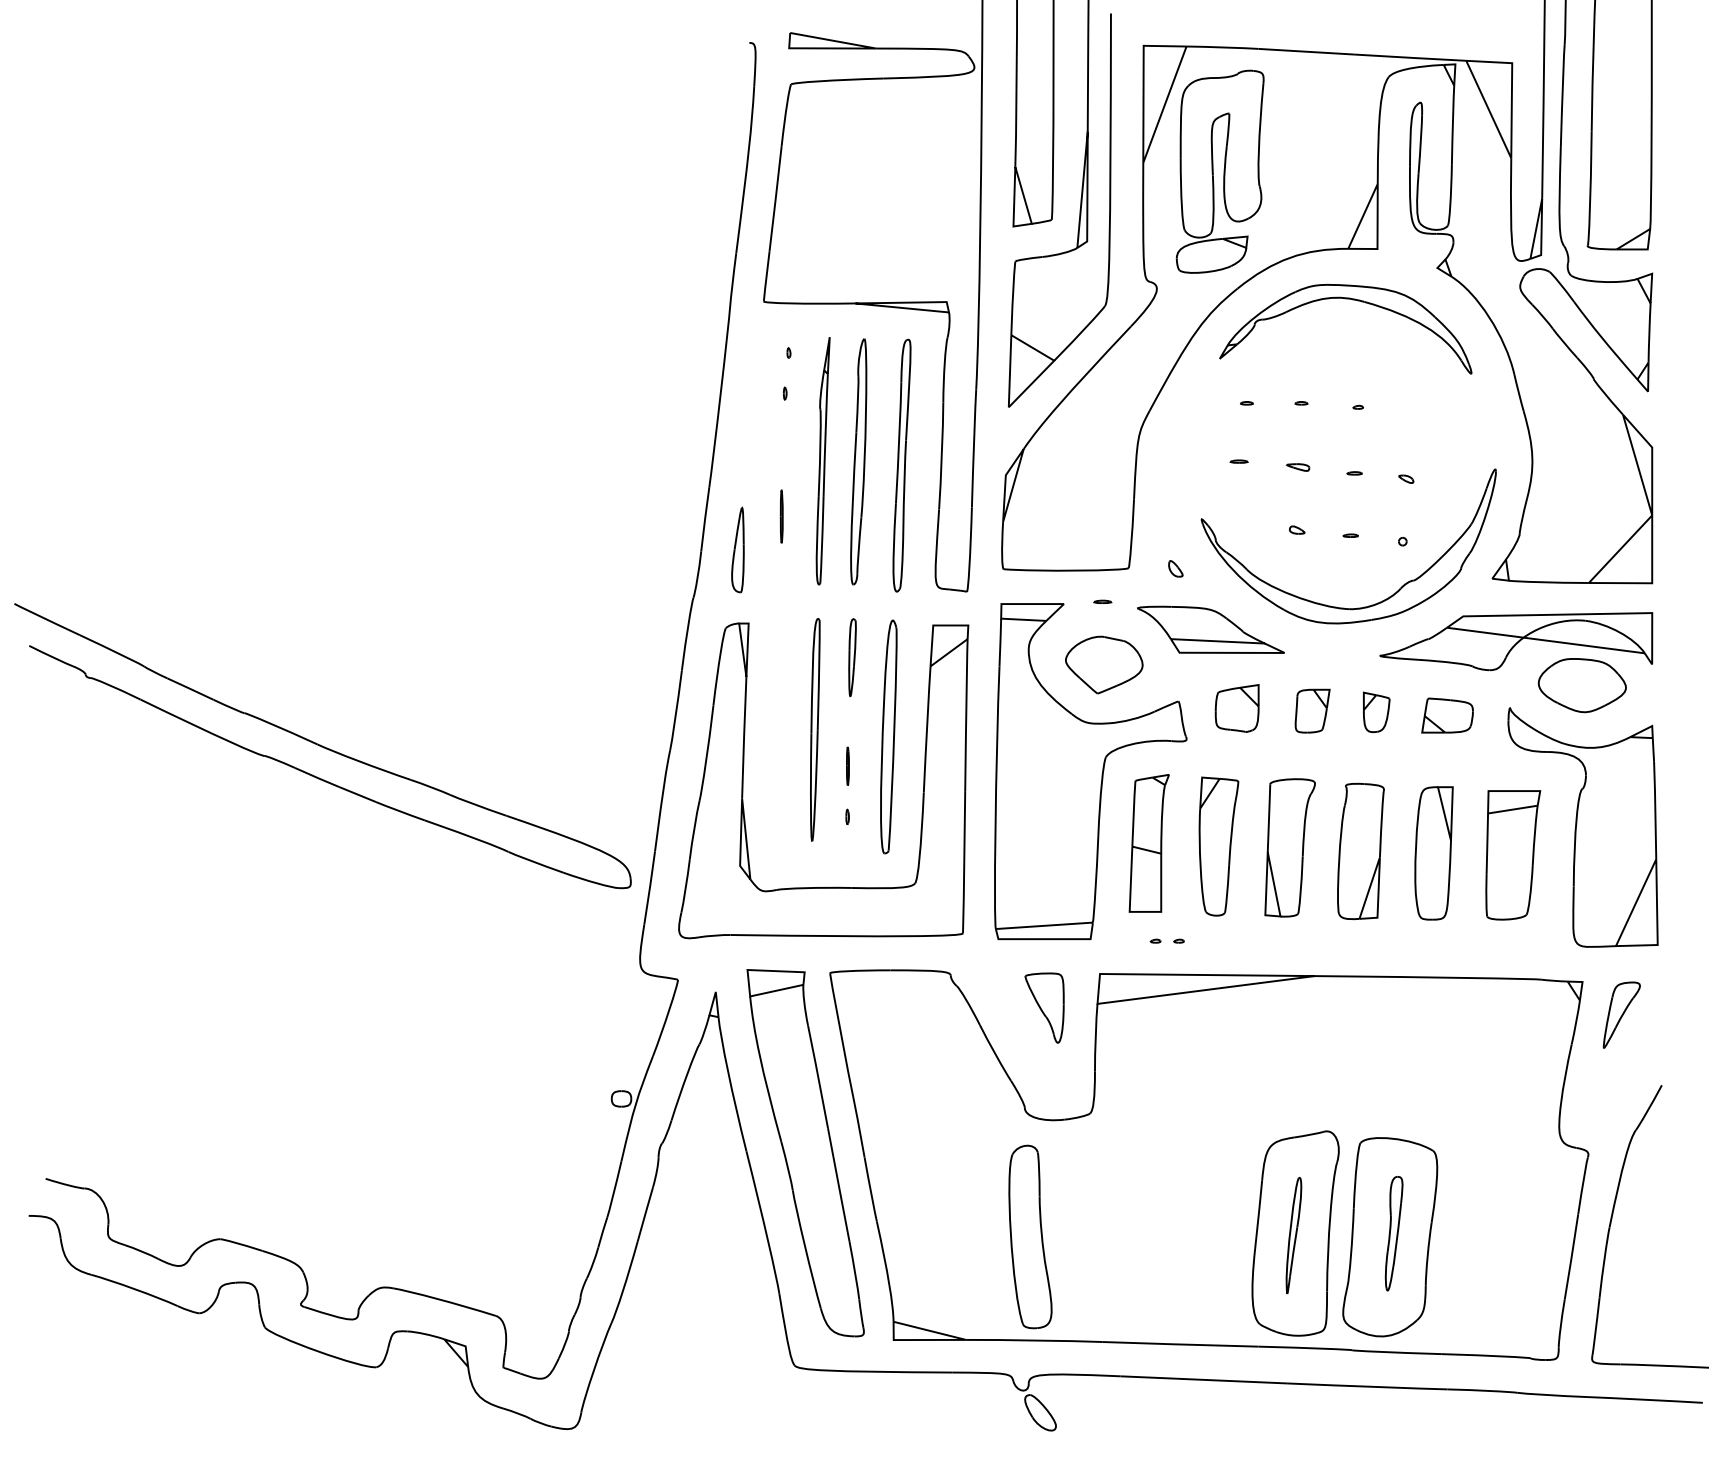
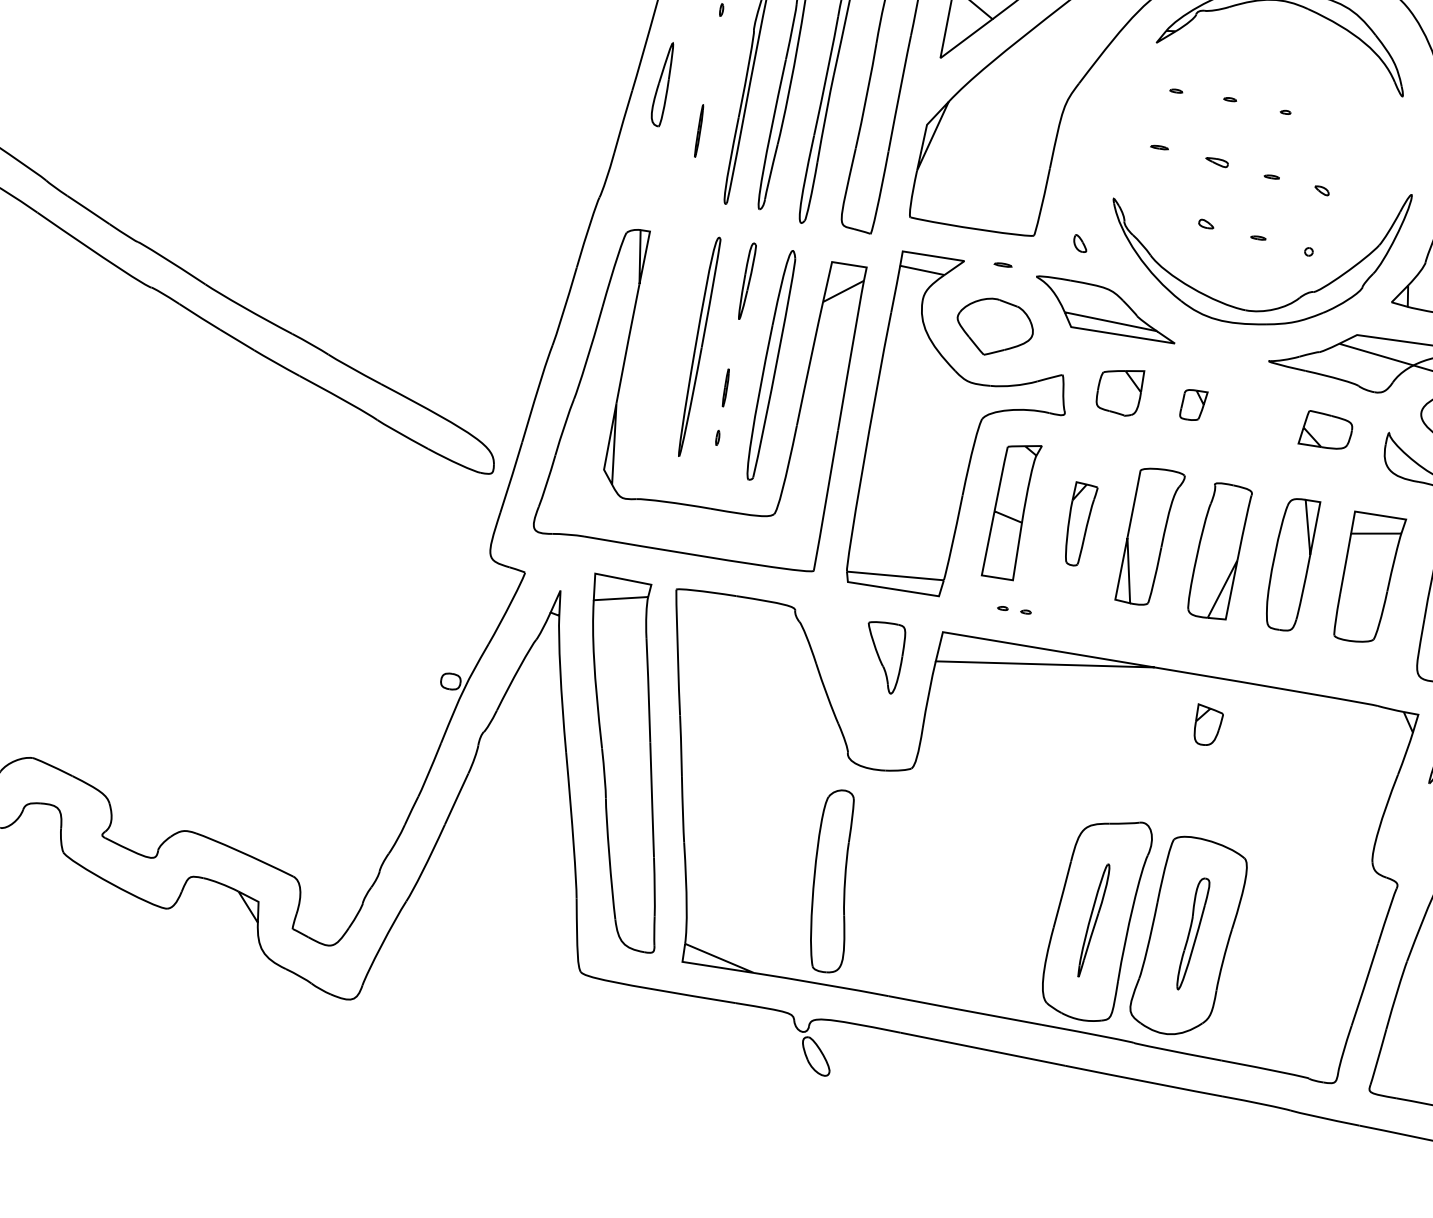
part: (737, 549) -> (661, 83), moved
part: (1312, 710) -> (1193, 404), size x0.7
part: (1376, 711) -> (1208, 724), moved
part: (1218, 846) -> (1079, 524), size x0.6

